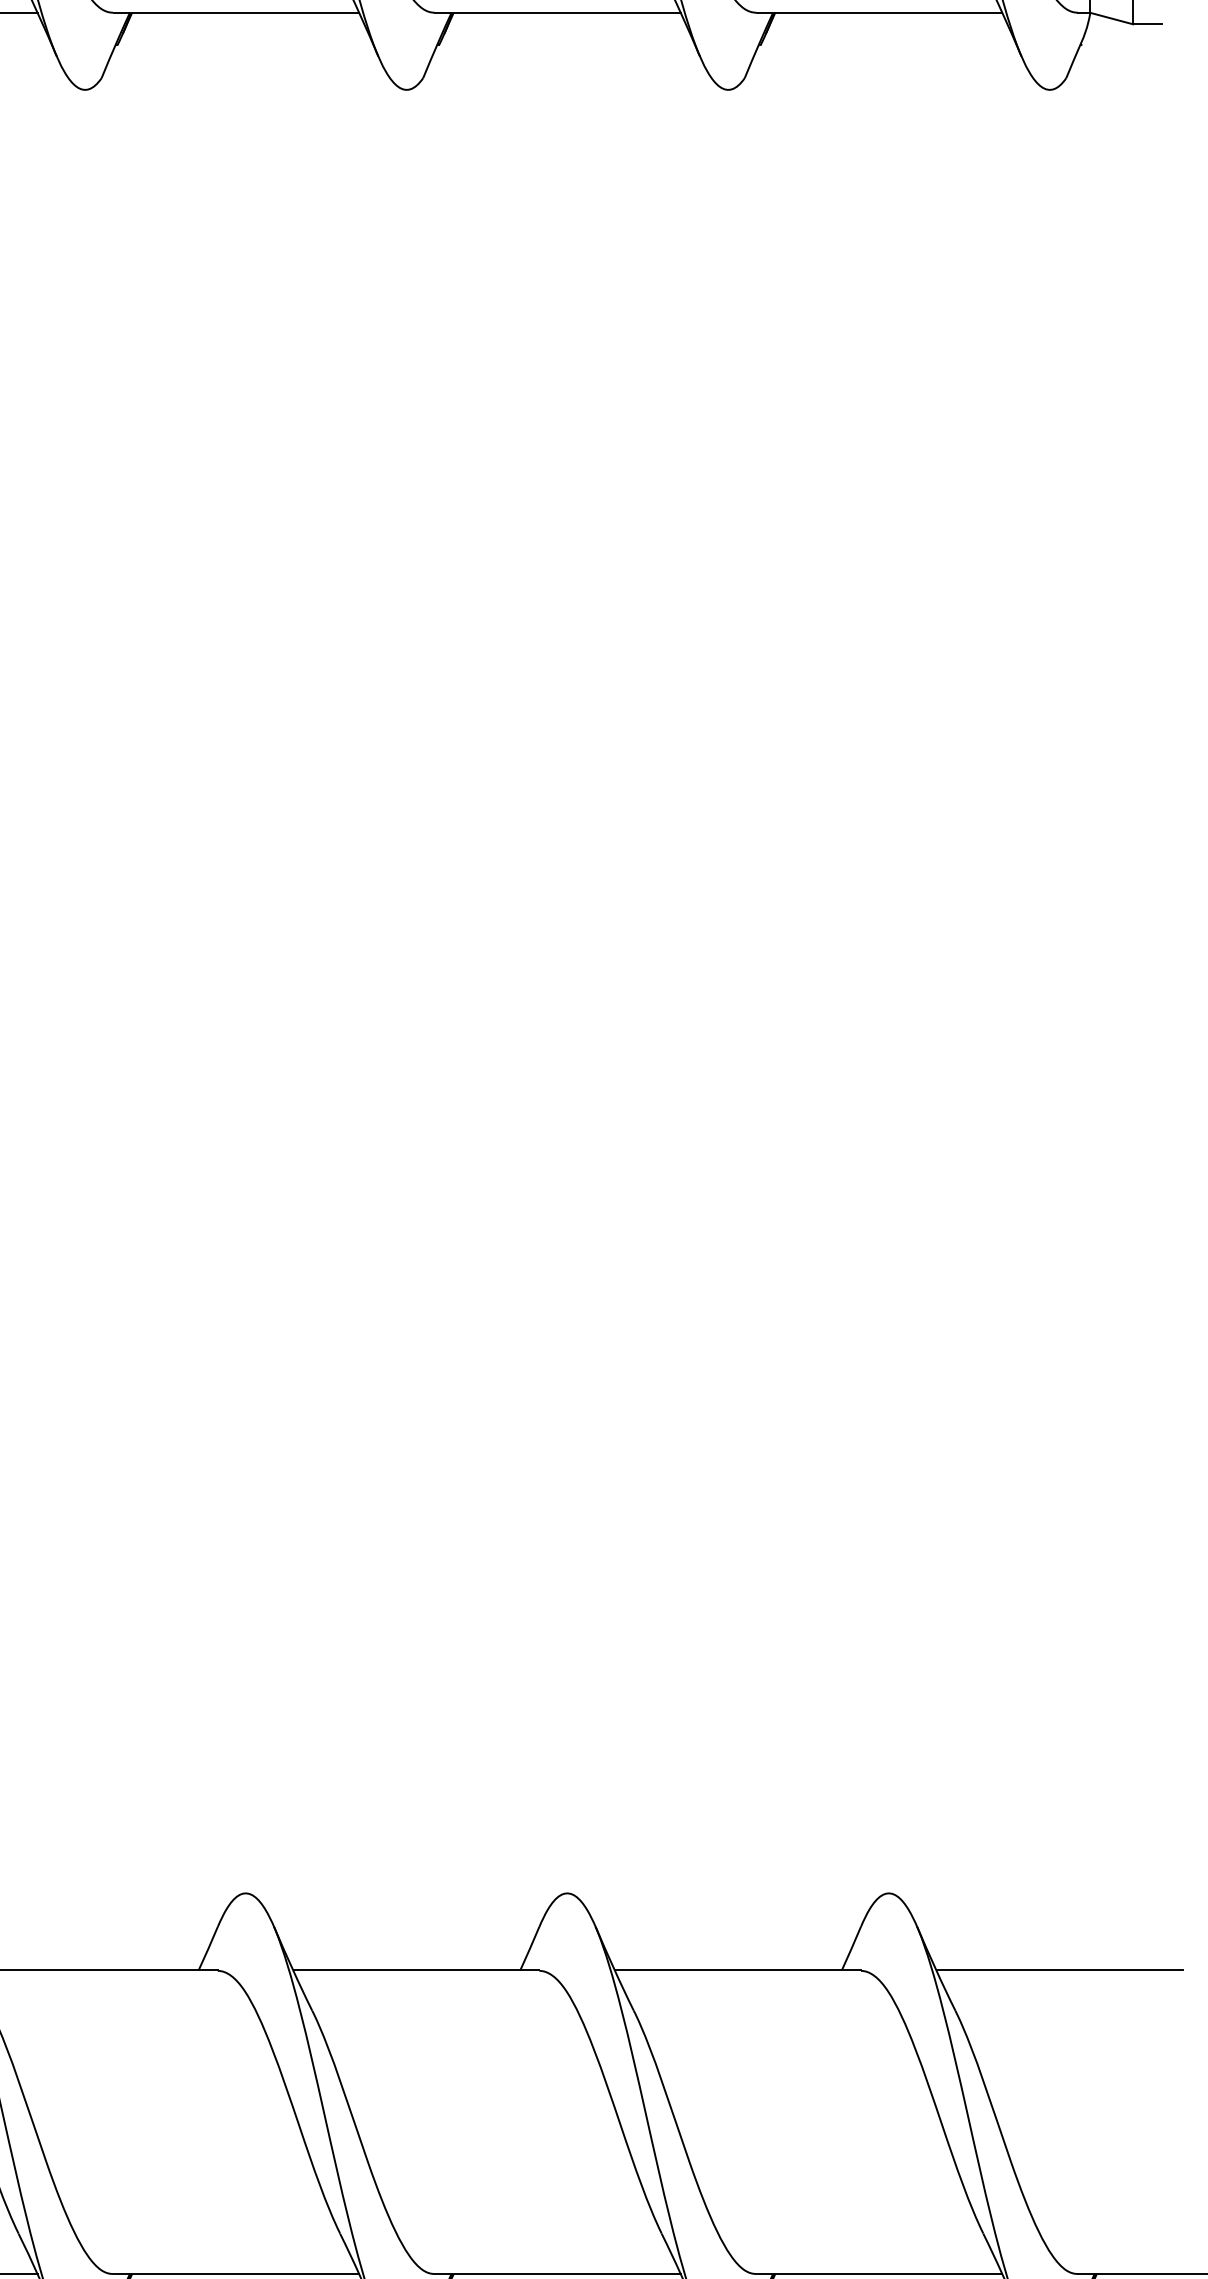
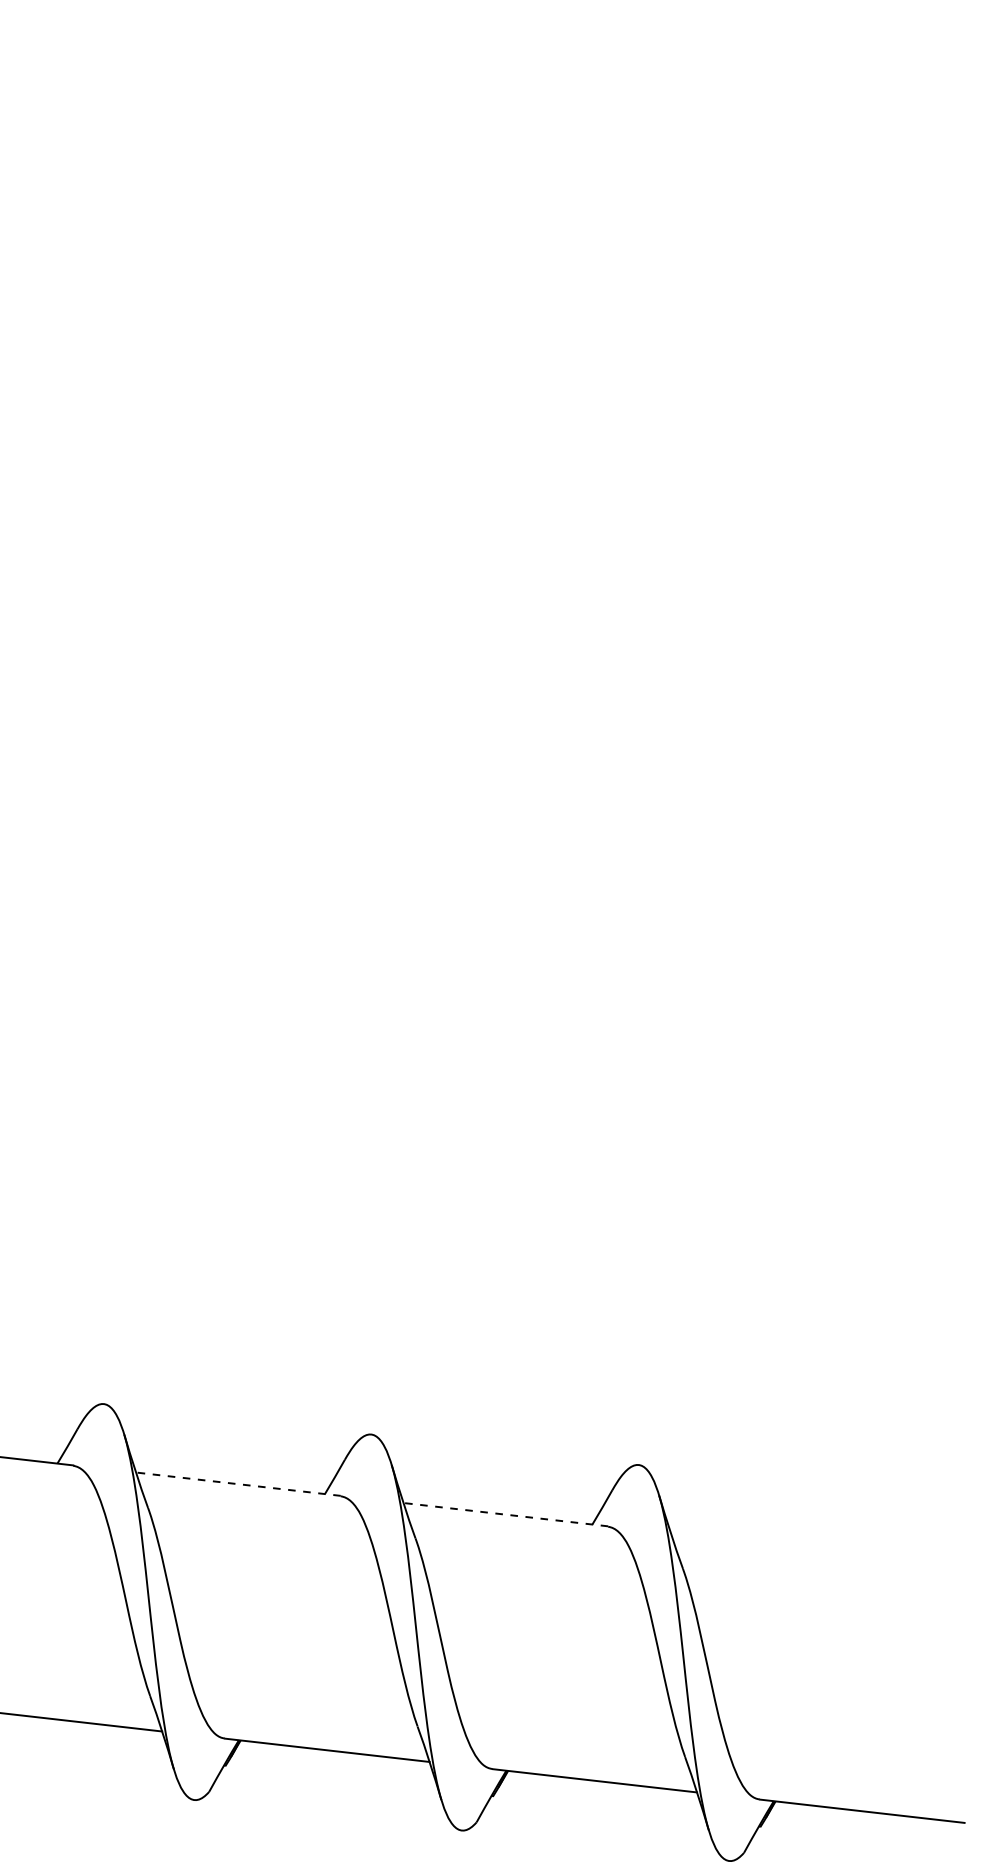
line: (416, 1970) -> (238, 1484), solid -> dashed
line: (738, 1970) -> (506, 1514), solid -> dashed
line: (1059, 1970) -> (773, 1545), removed

